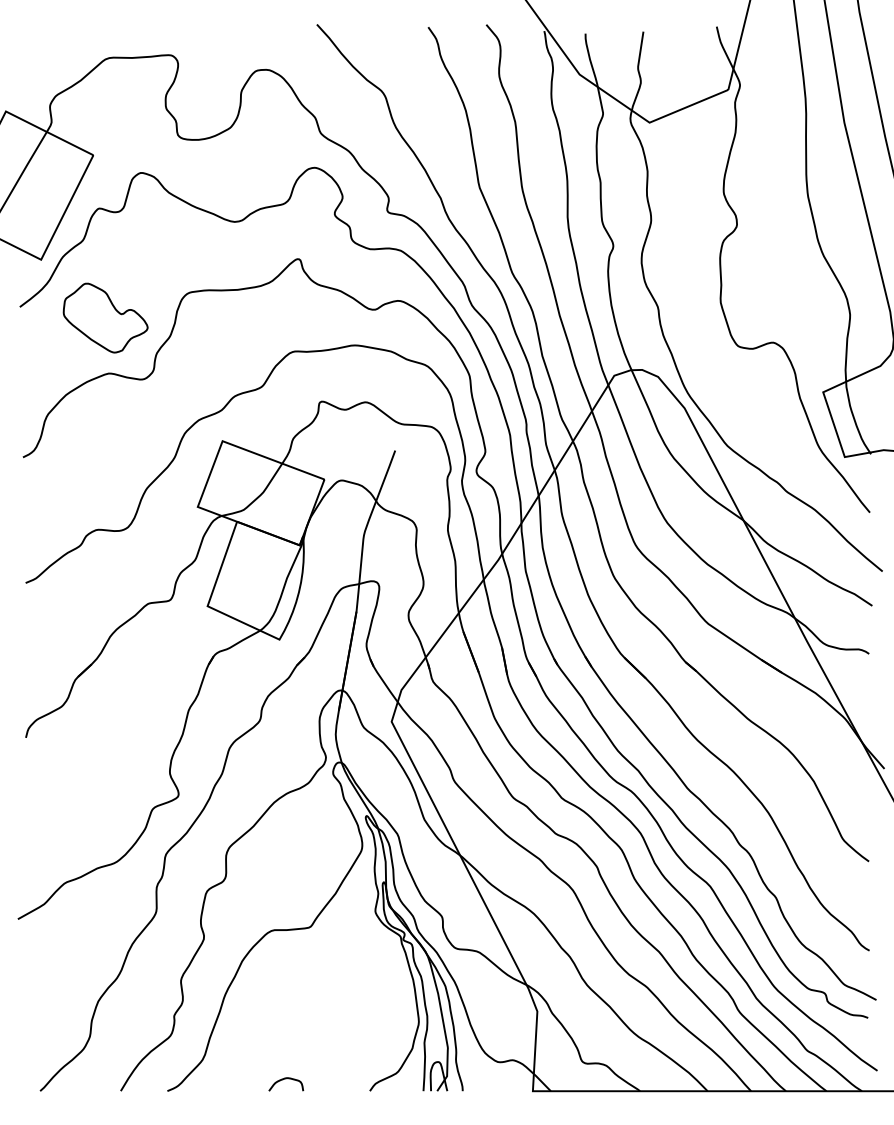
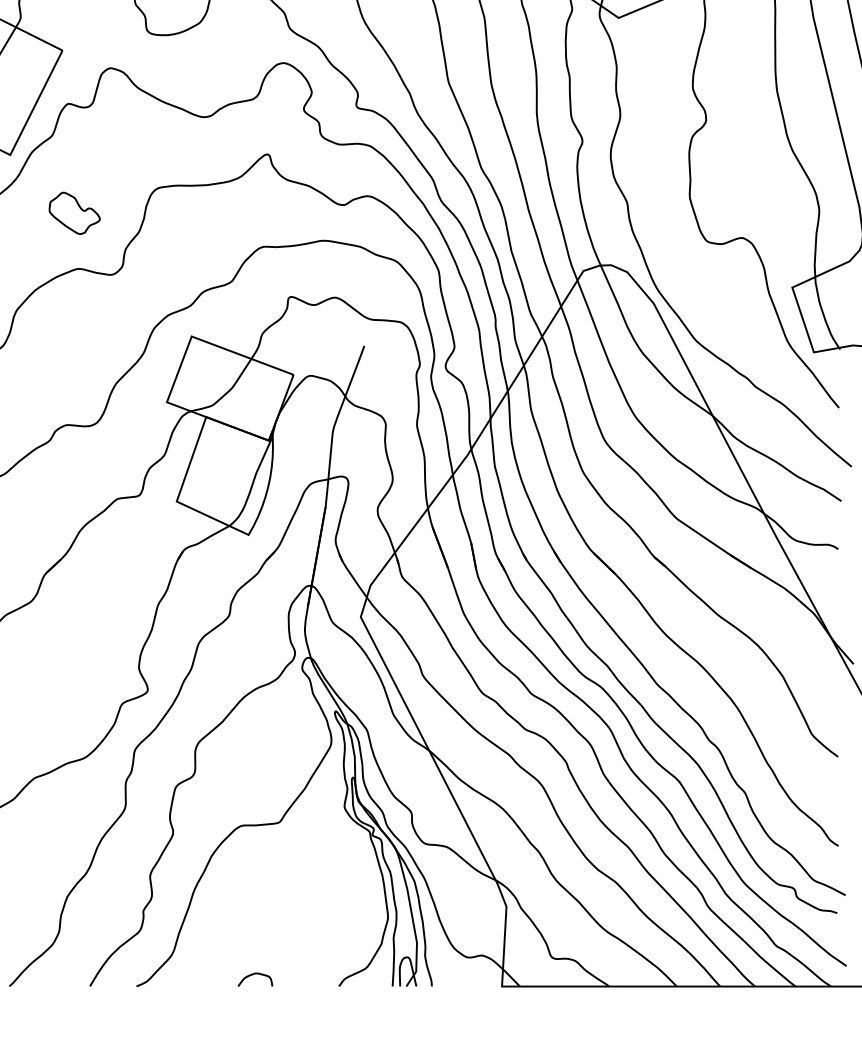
part: (105, 317) -> (74, 212), size x0.6

